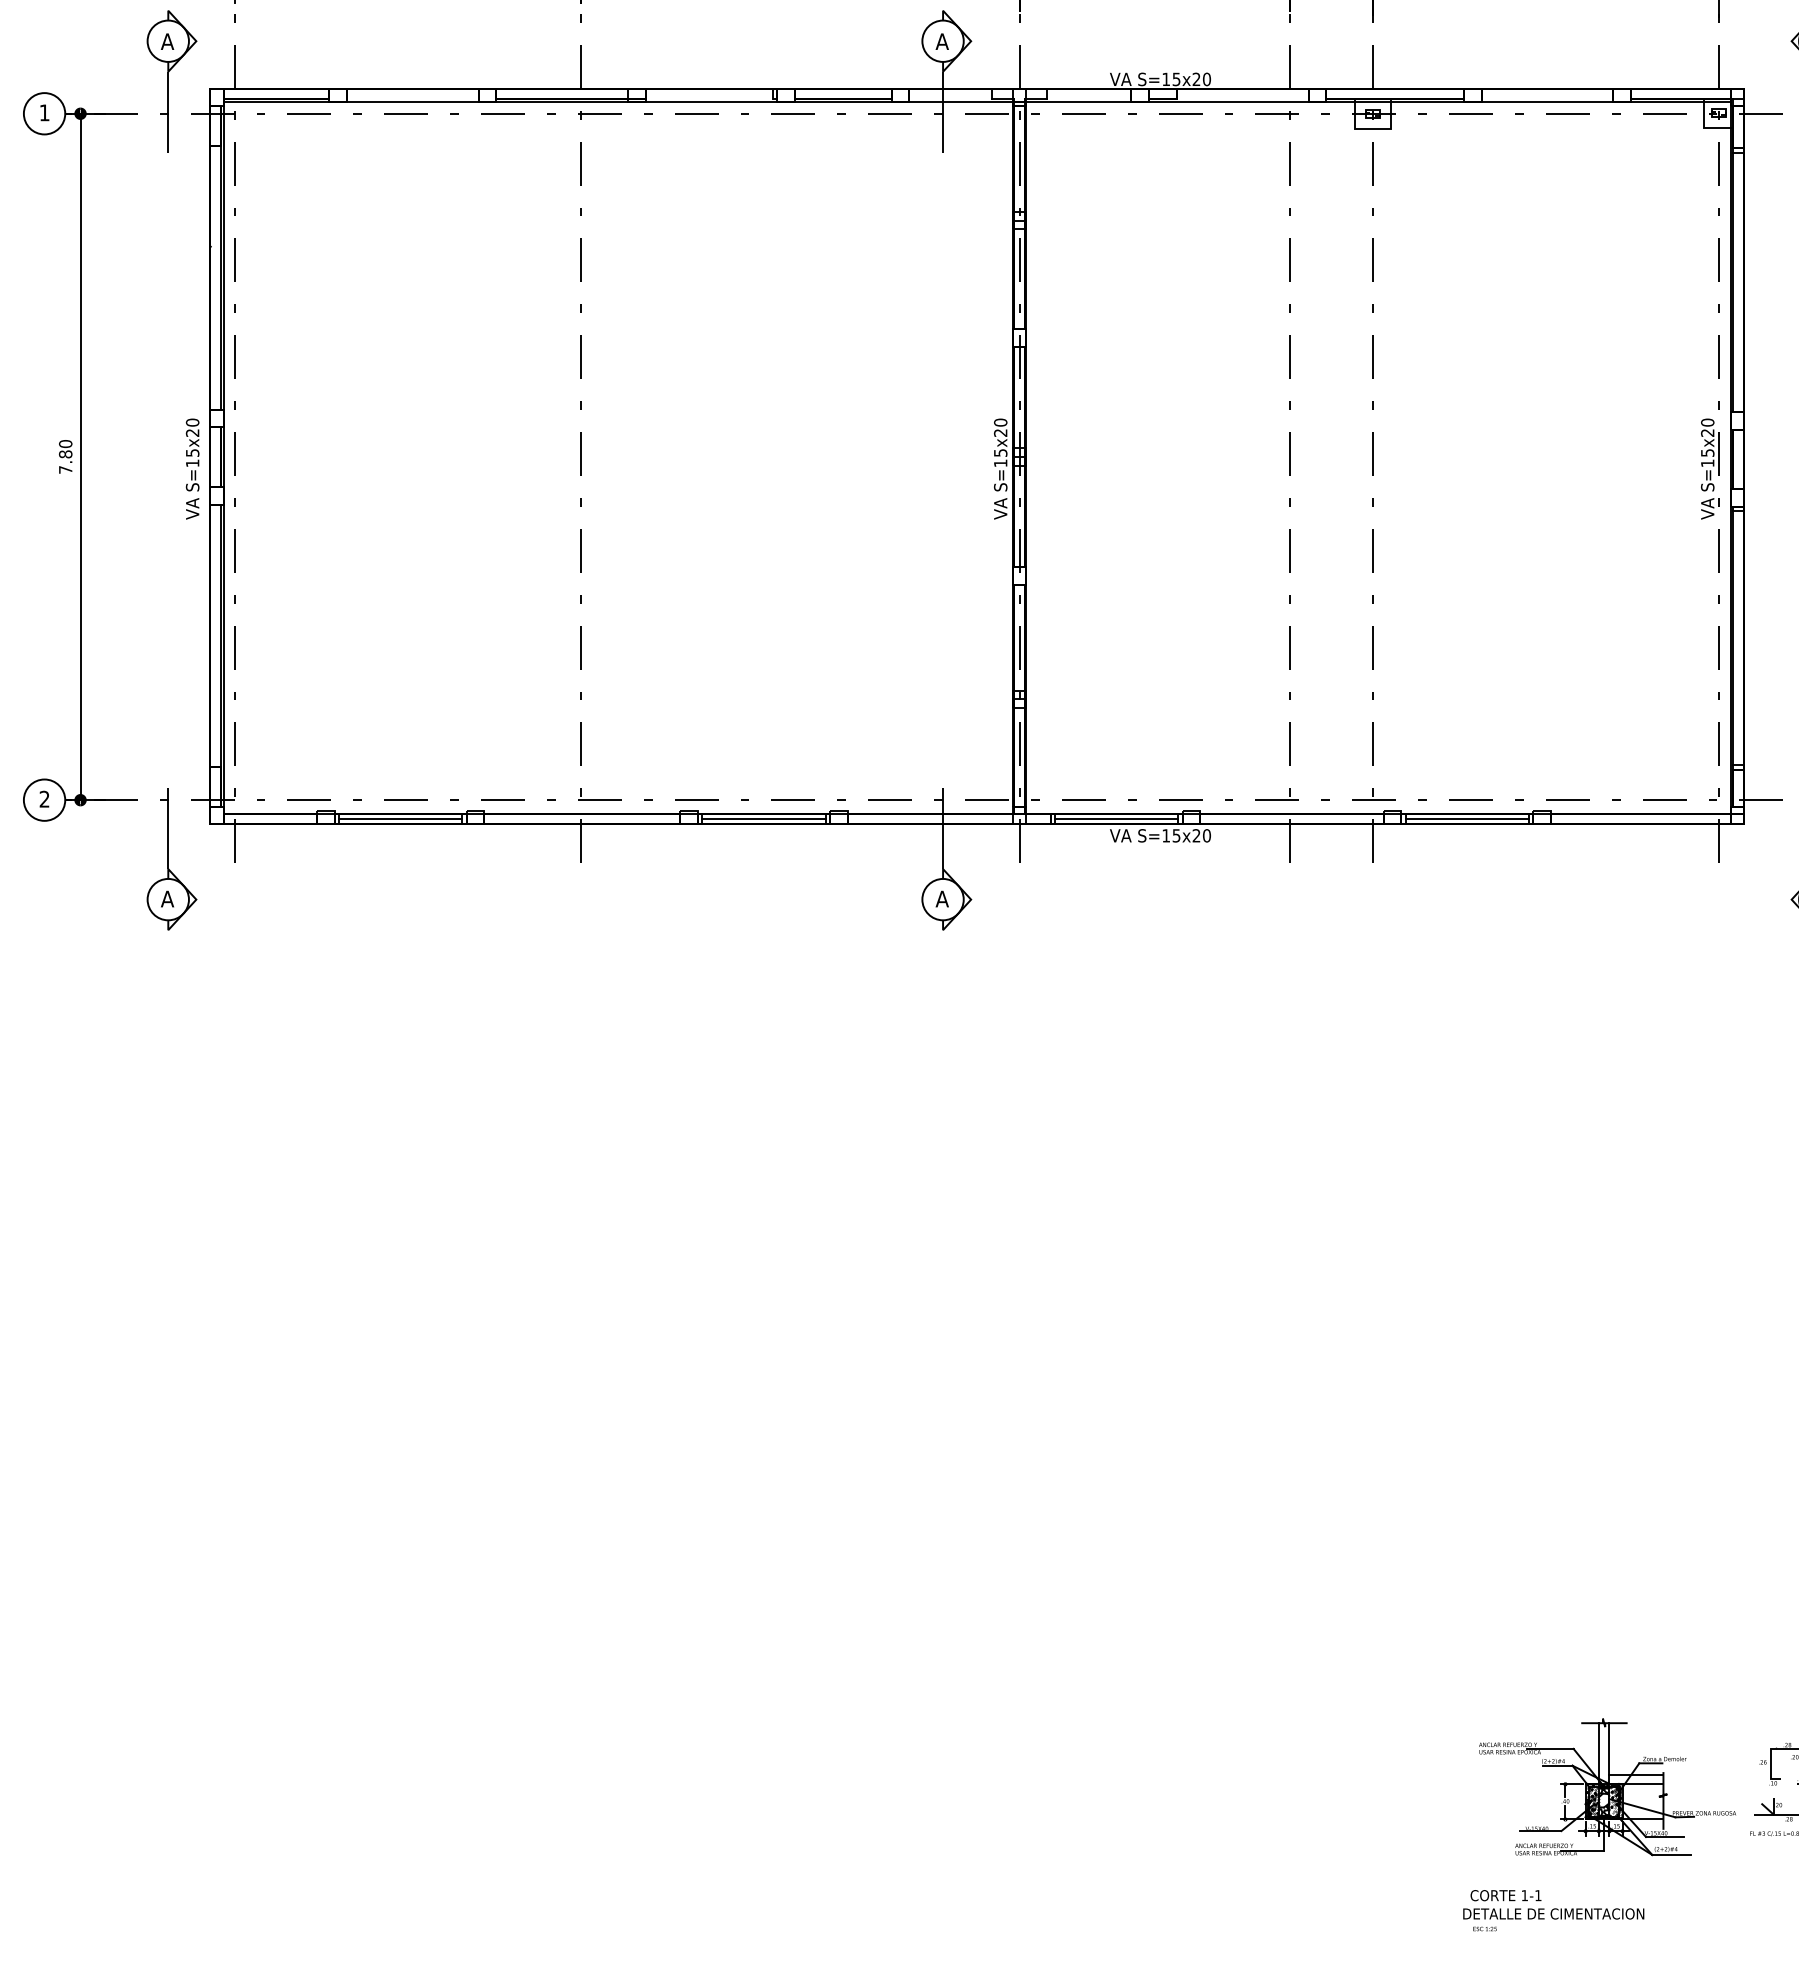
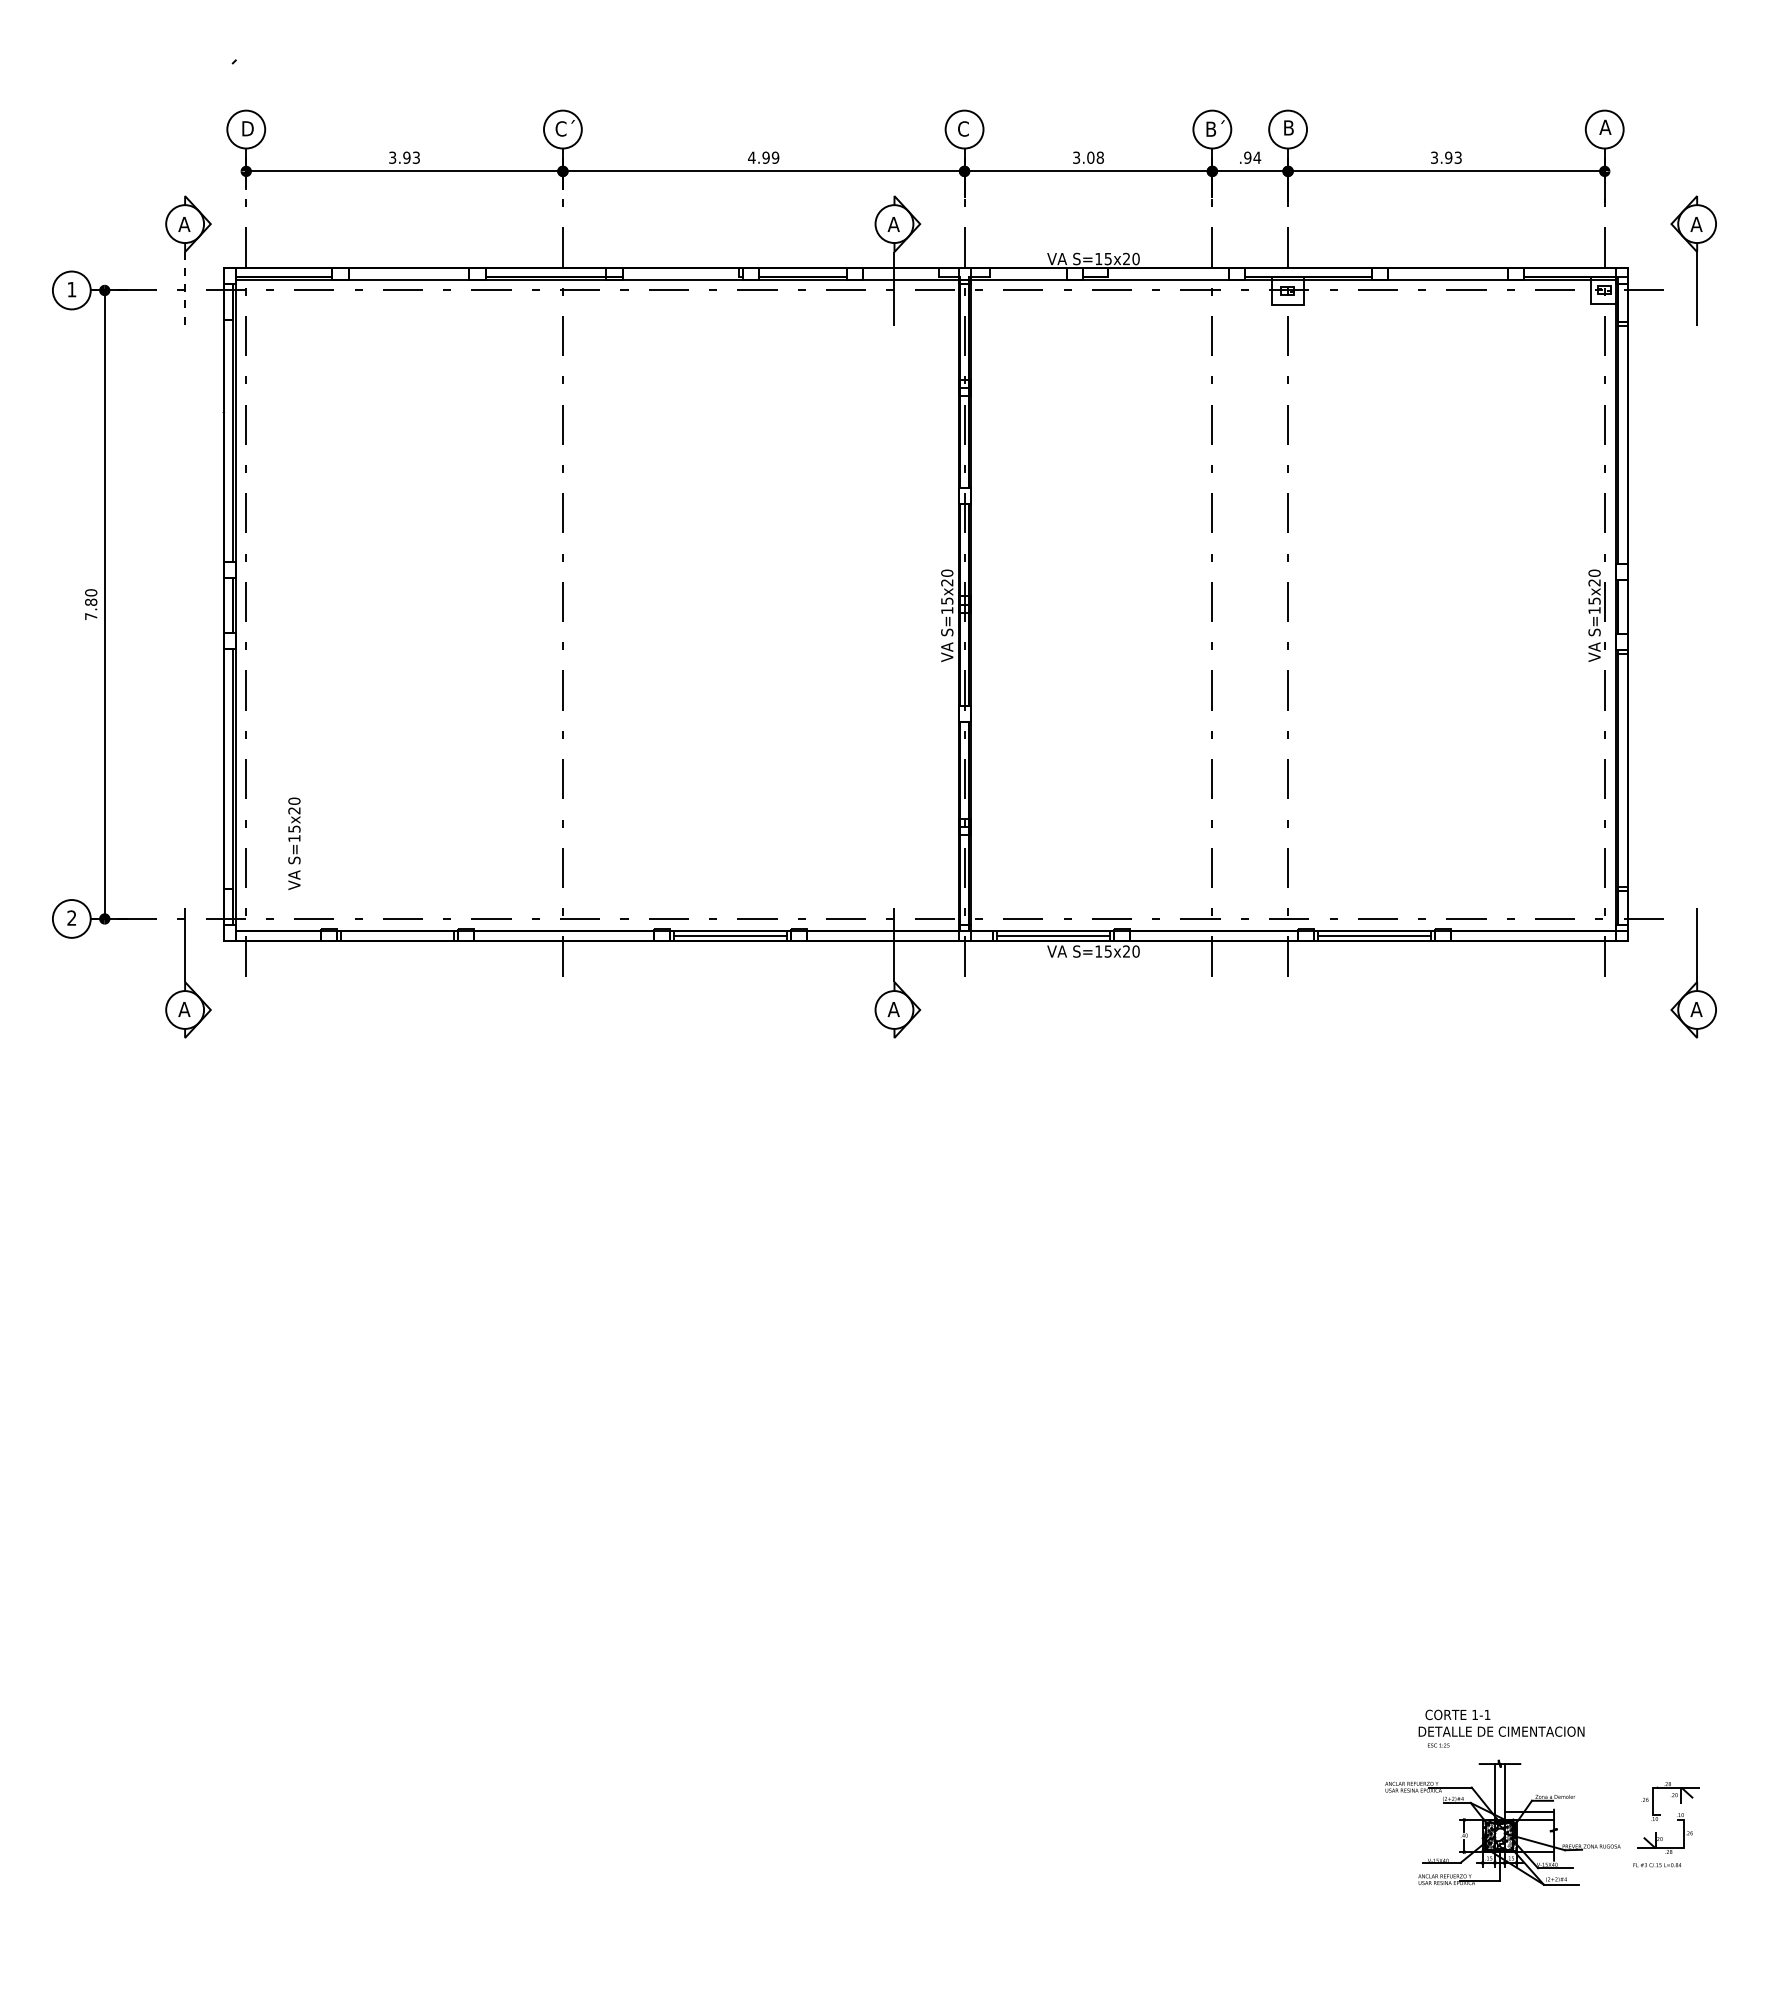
line: (168, 112) -> (185, 289), solid -> dashed
text: (192, 468) -> (294, 843), moved
line: (400, 819) -> (397, 936), removed
text: (1553, 1910) -> (1501, 1728), moved

